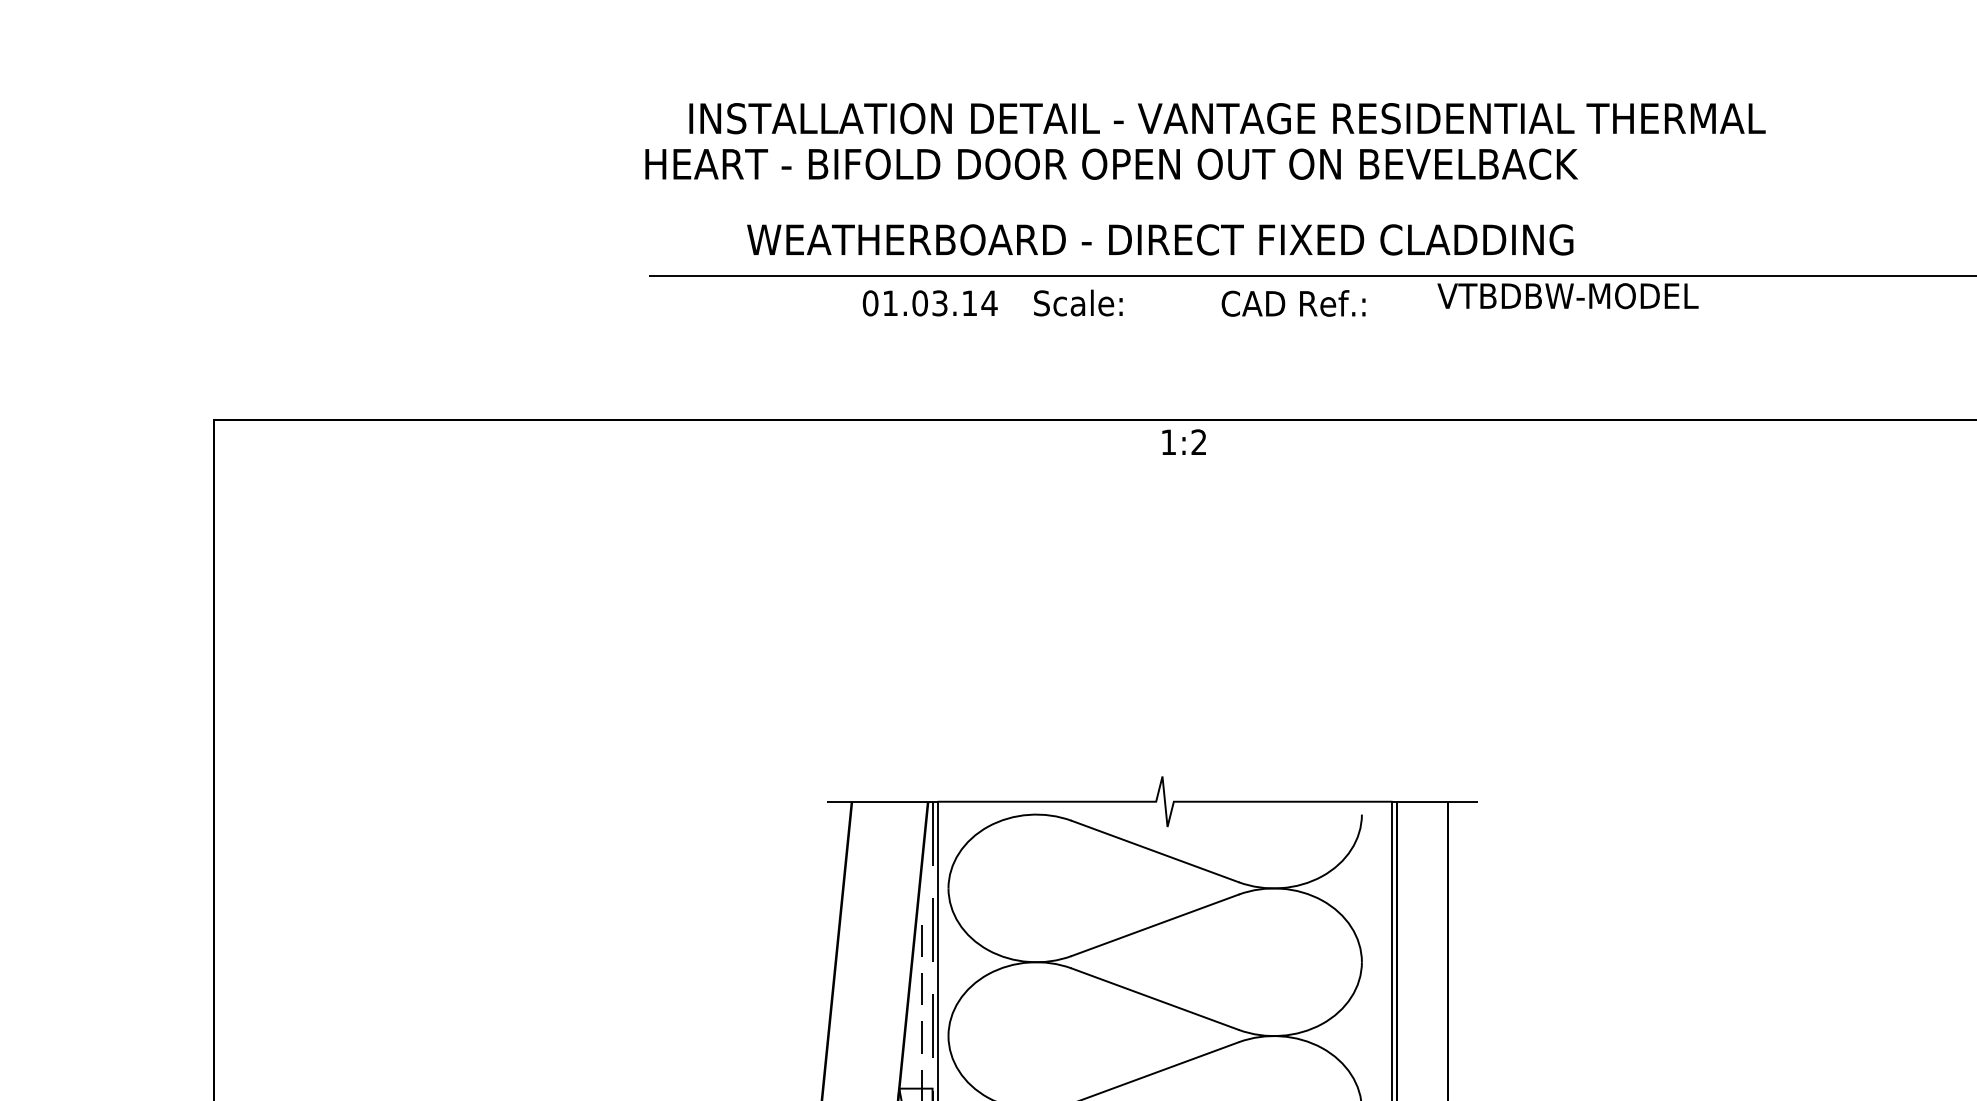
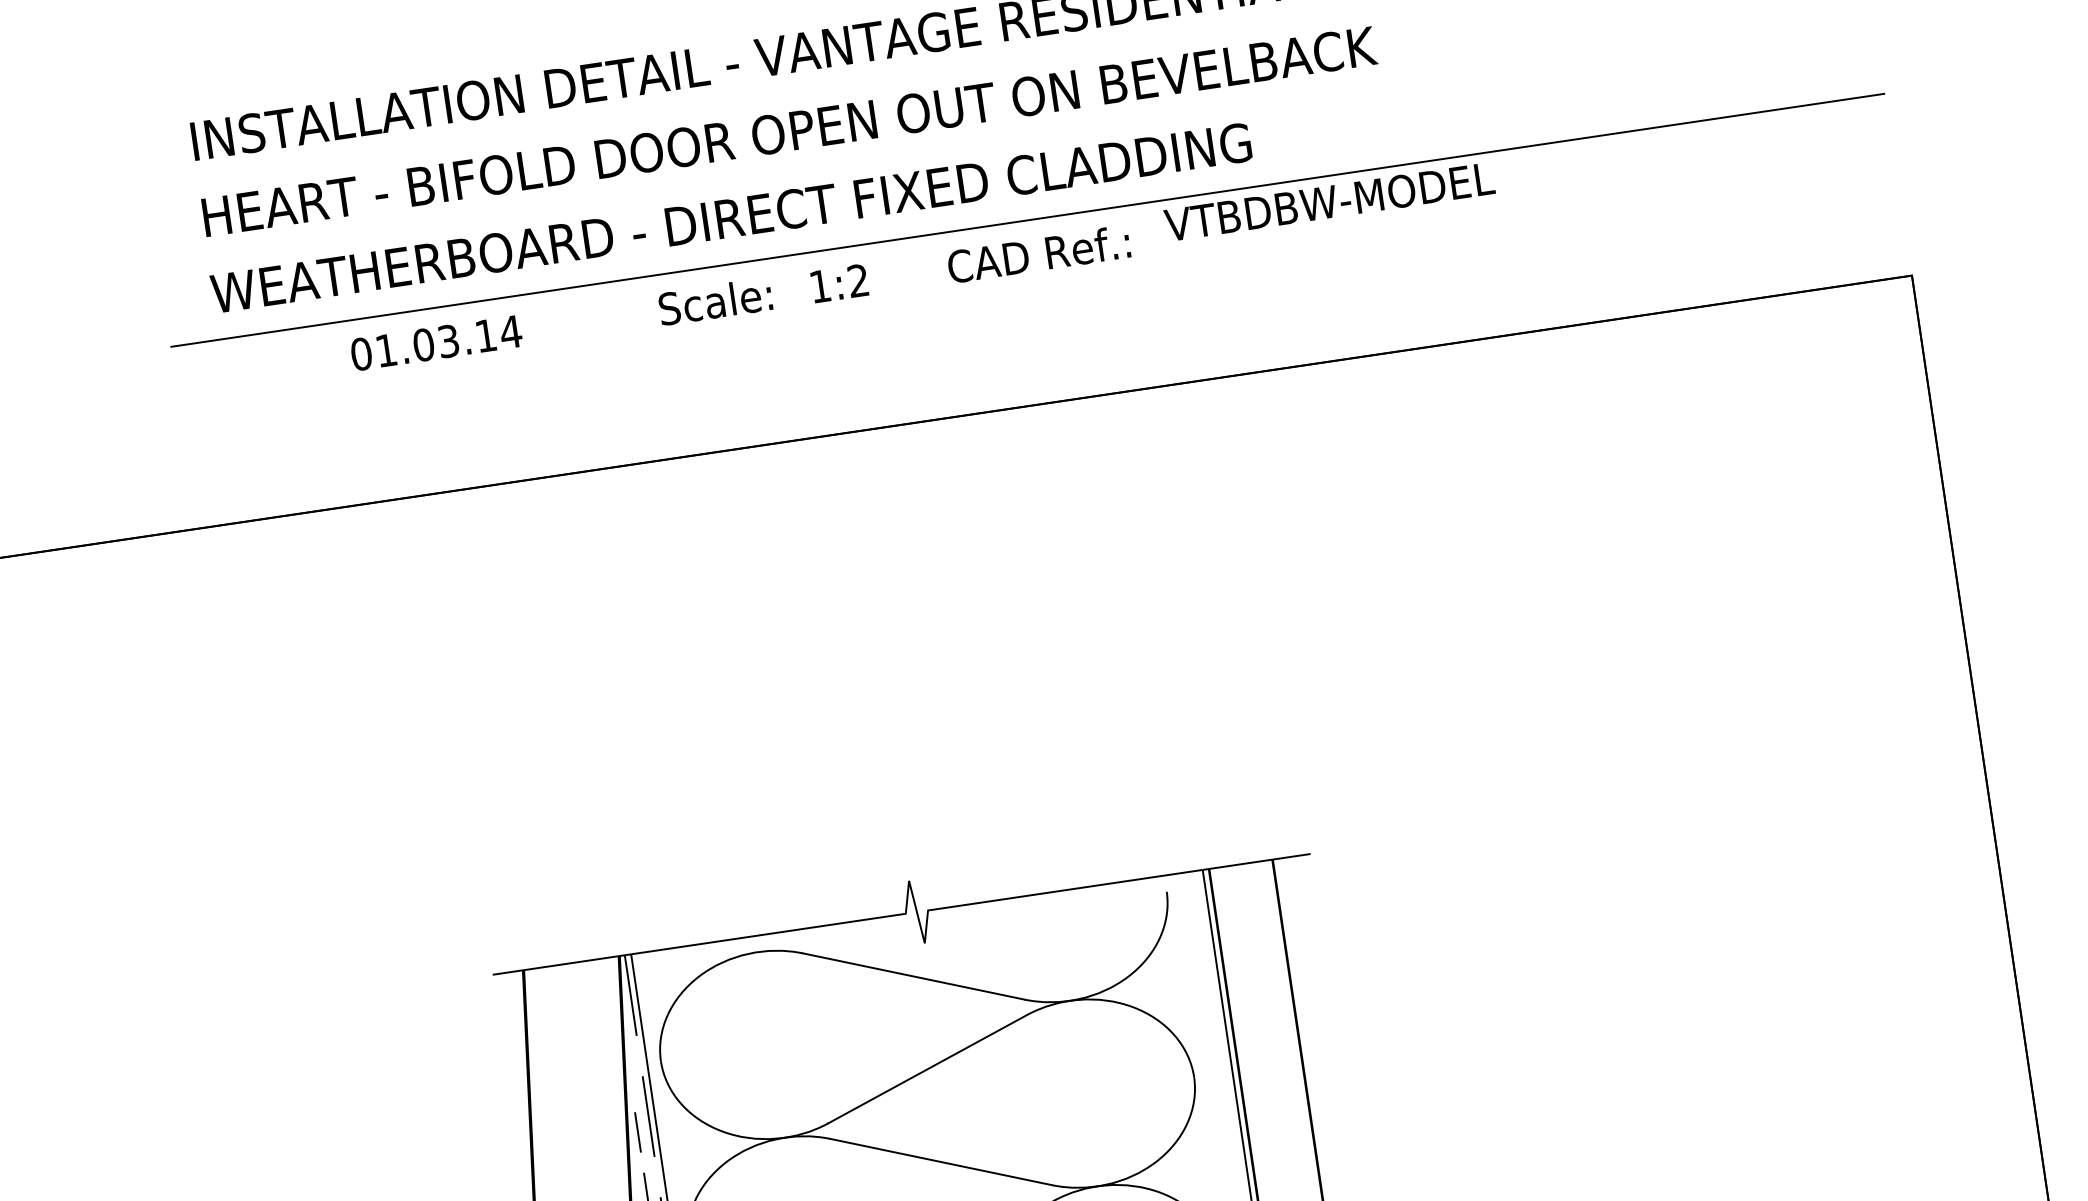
text: (1111, 163) -> (789, 130), moved
text: (1160, 239) -> (731, 217), moved
text: (929, 303) -> (435, 343), moved
text: (1293, 303) -> (1038, 254), moved
text: (1183, 441) -> (838, 282), moved

